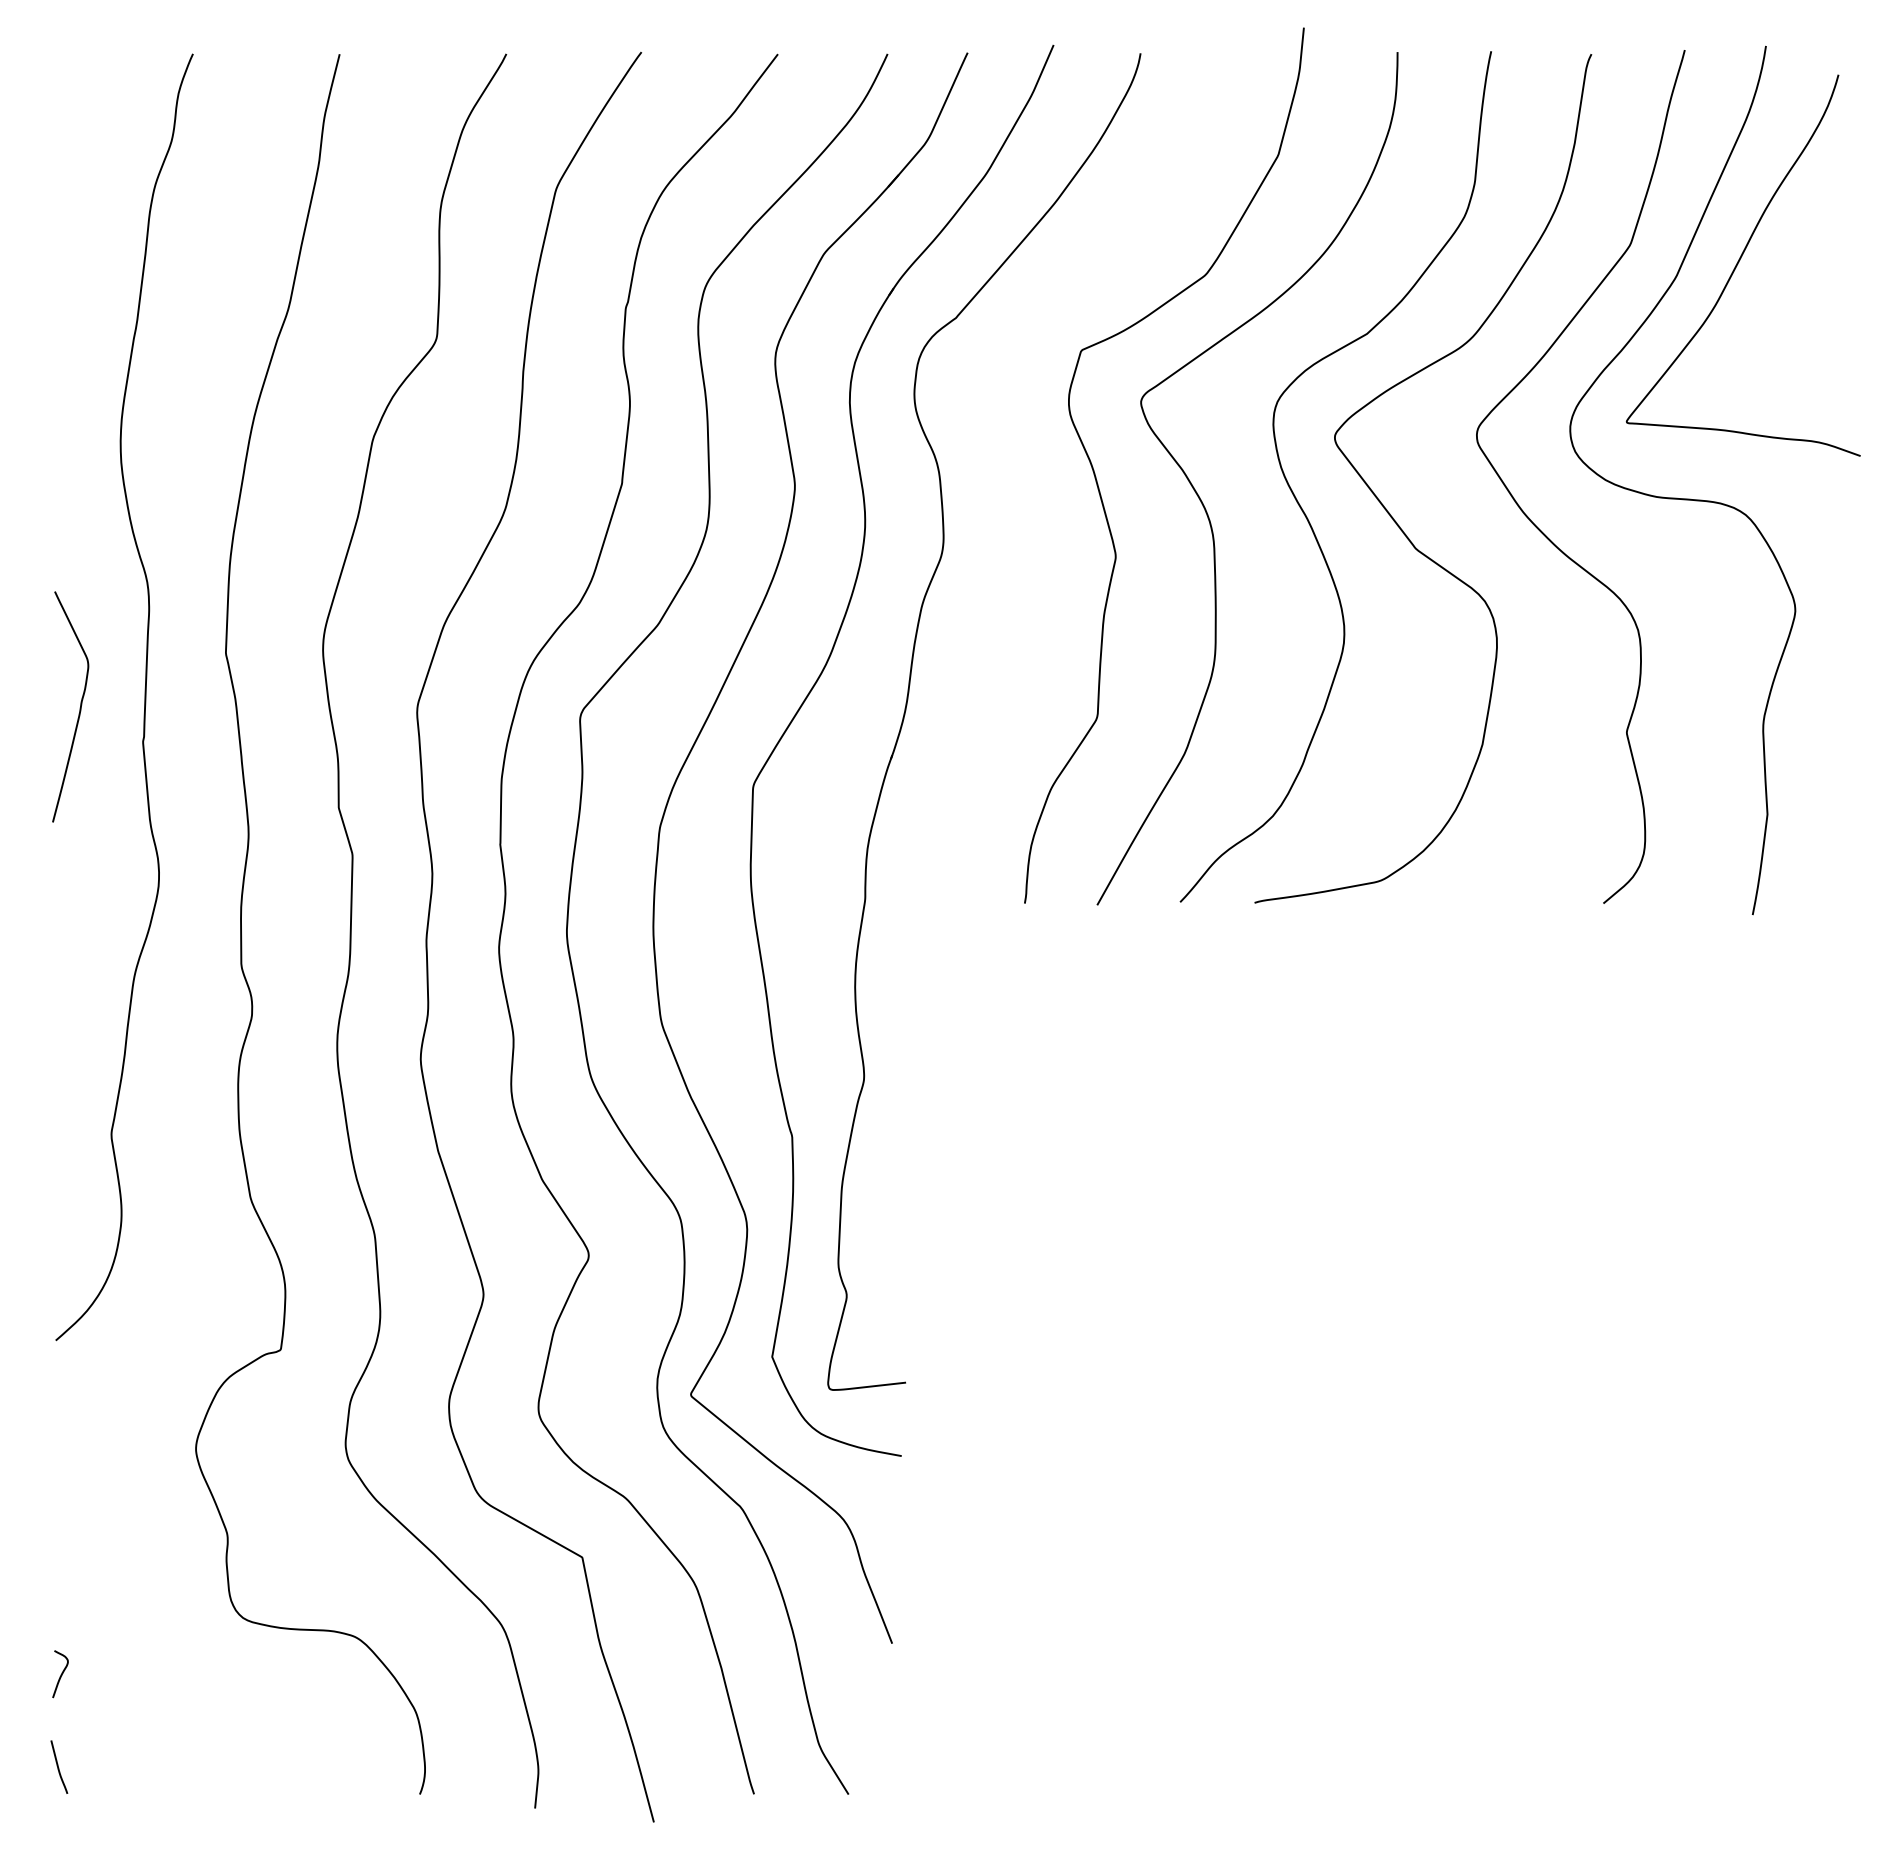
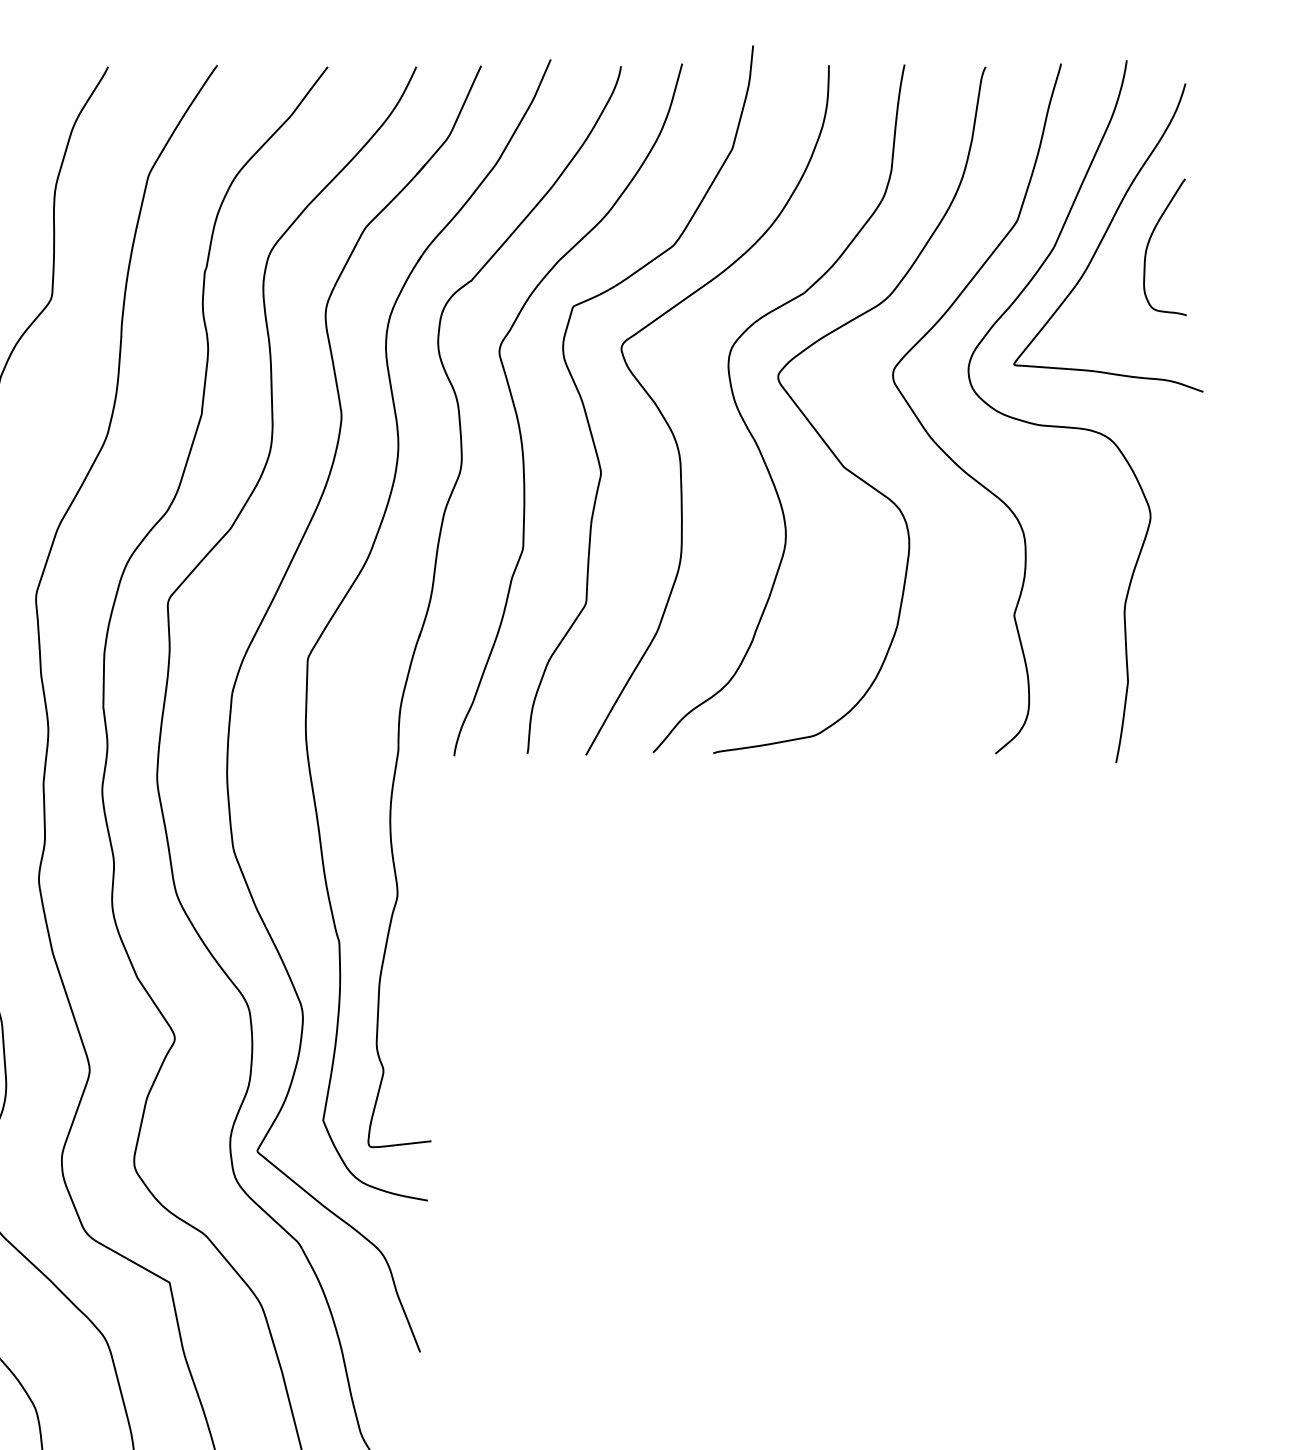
curve: (1794, 270) -> (1149, 241), added
curve: (1014, 492) -> (519, 421), added

